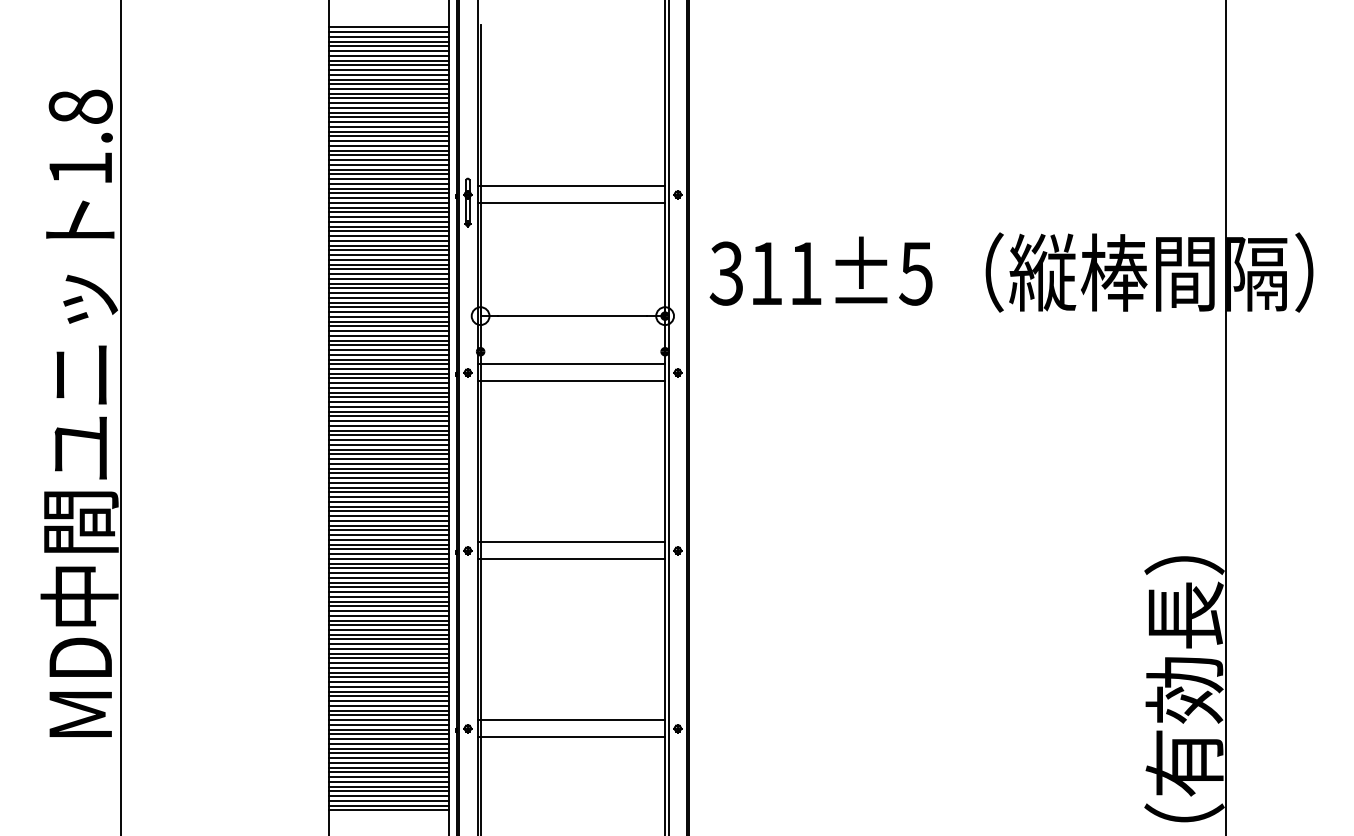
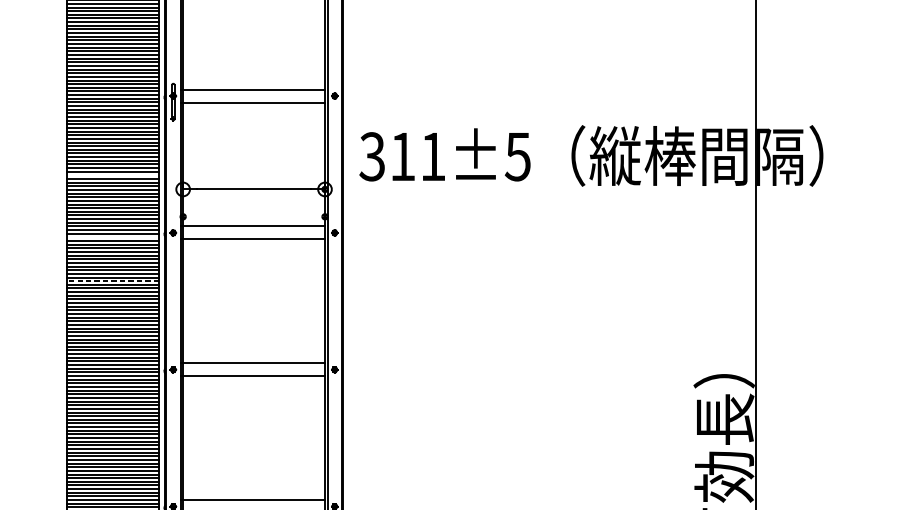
line: (388, 297) -> (112, 175), removed
line: (388, 378) -> (112, 237), removed
line: (388, 435) -> (112, 281), solid -> dashed

